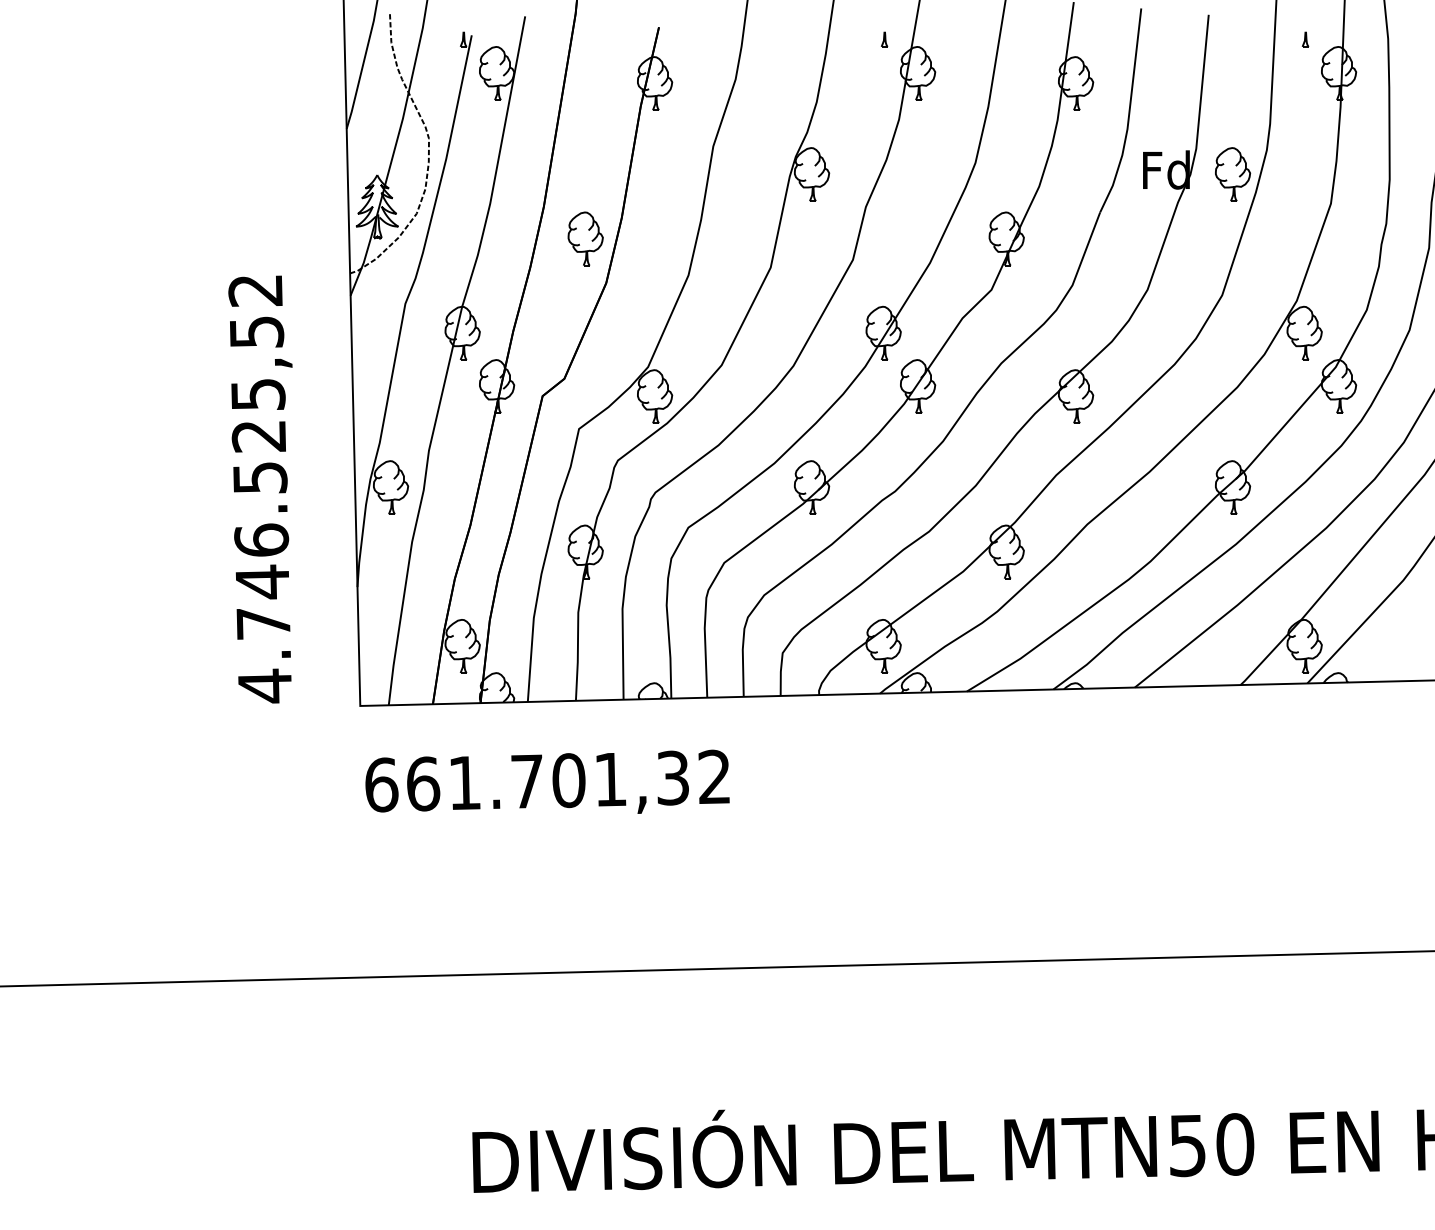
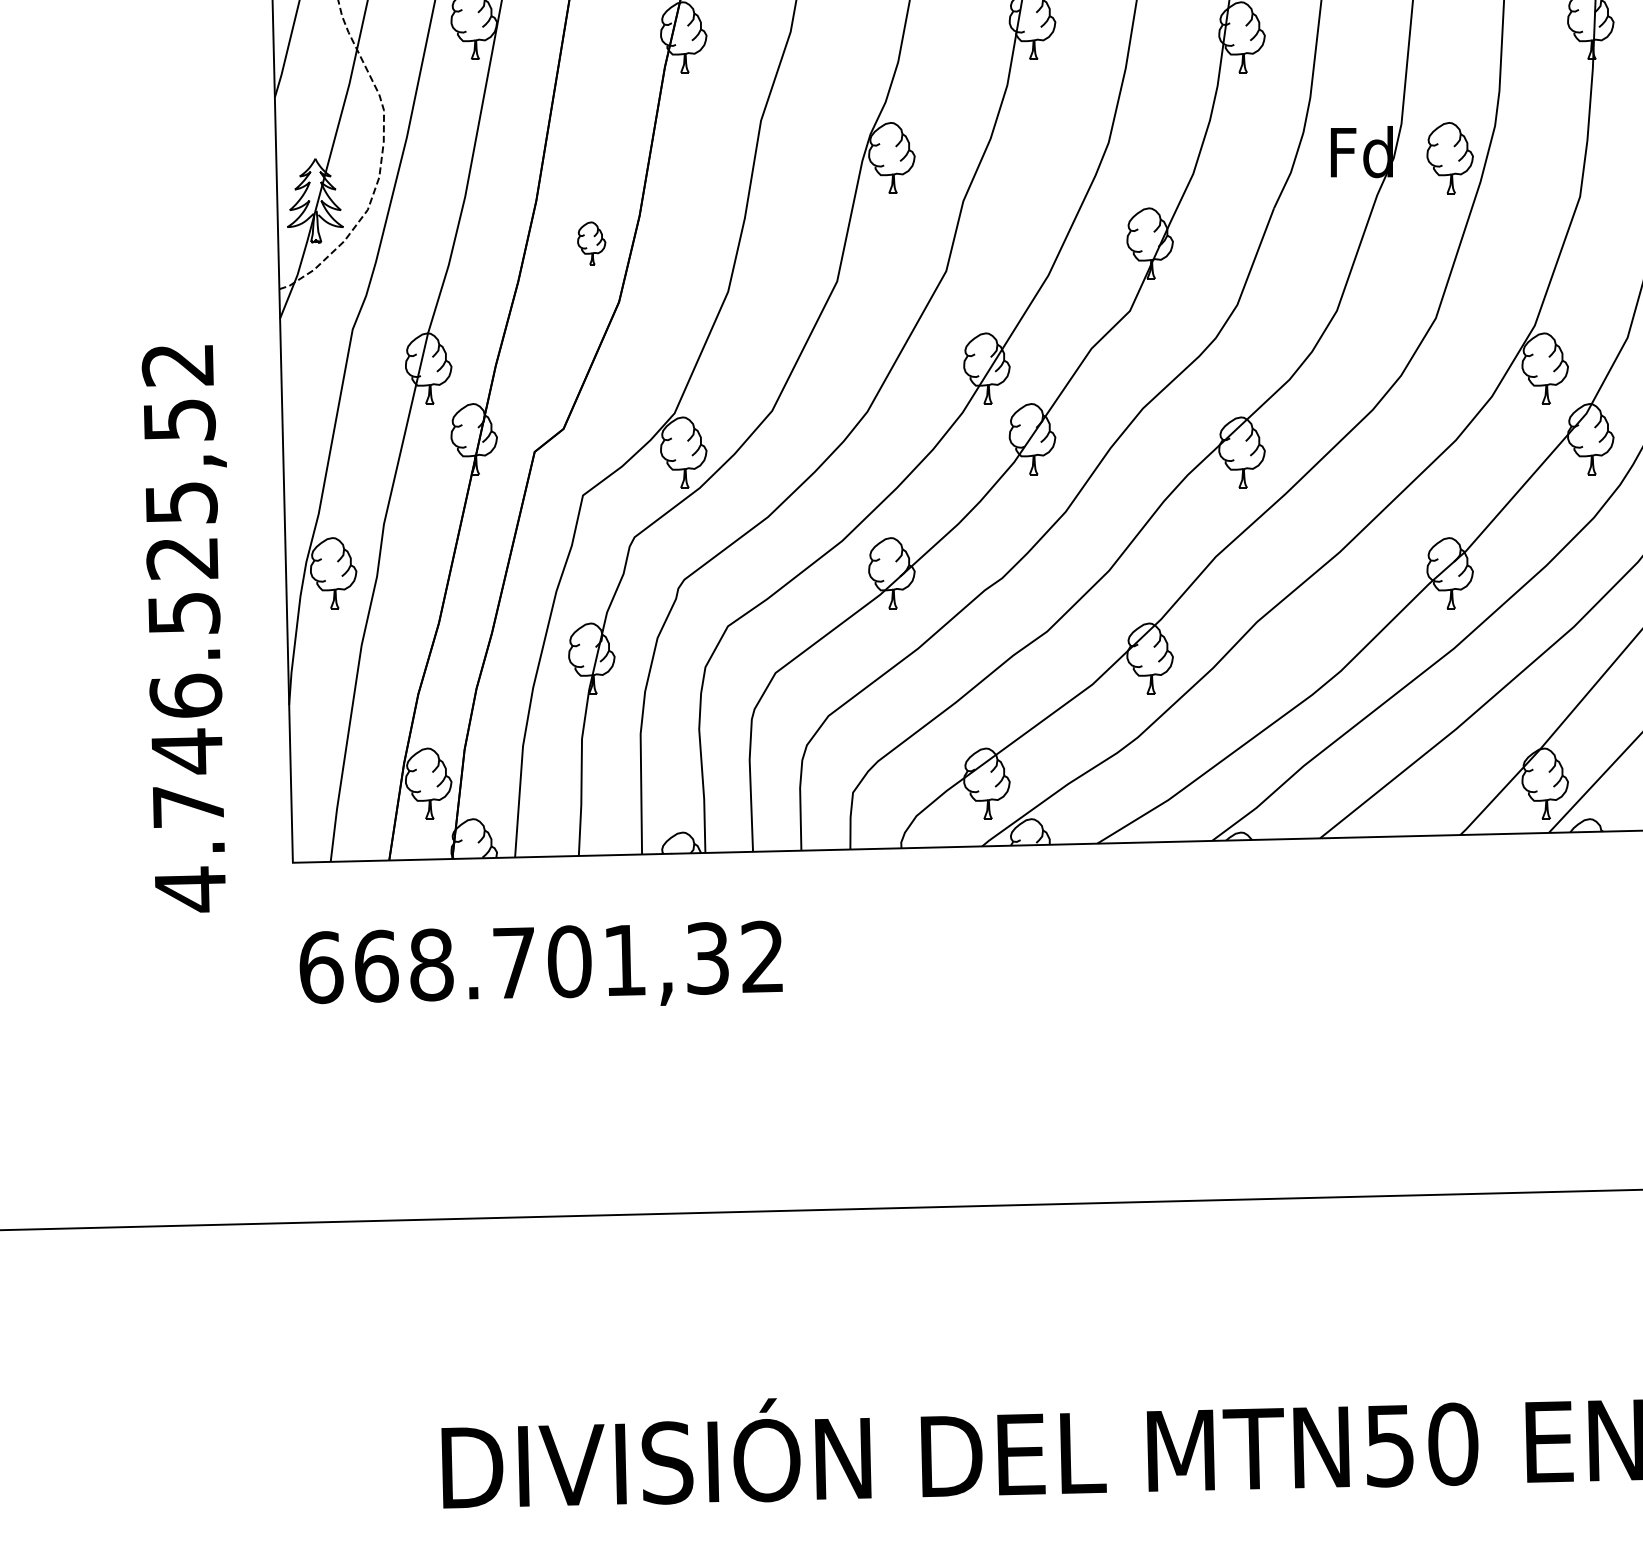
part: (585, 238) -> (591, 242), size x0.6
text: (260, 489) -> (184, 628), moved
text: (465, 782) -> (432, 964), 661.701,32 -> 668.701,32

